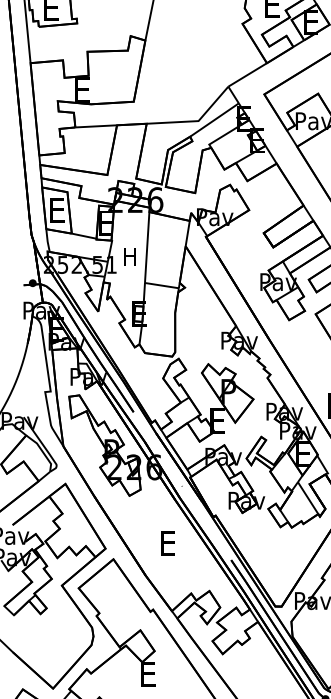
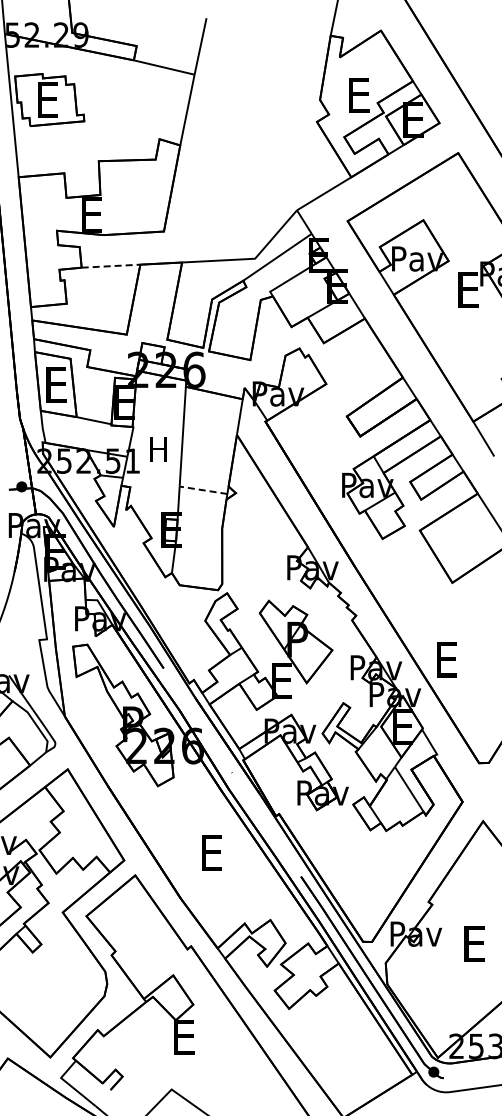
line: (96, 126) -> (111, 266), solid -> dashed
line: (161, 285) -> (203, 490), solid -> dashed

